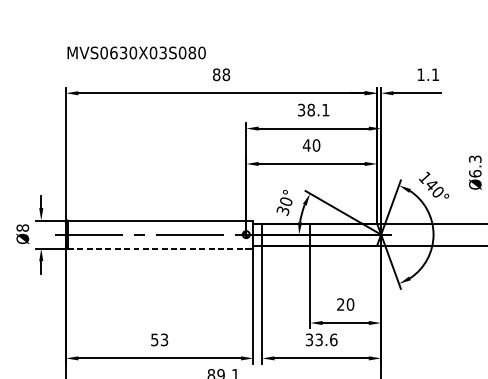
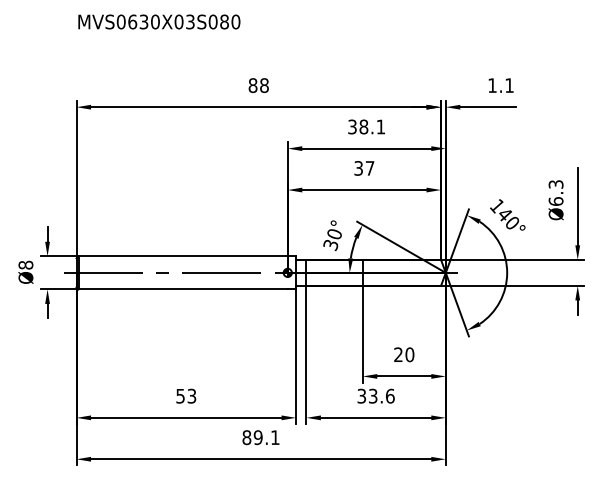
text: (136, 52) -> (159, 21), moved
text: (311, 145) -> (364, 168), 40 -> 37
line: (157, 248) -> (183, 289), dashed -> solid

